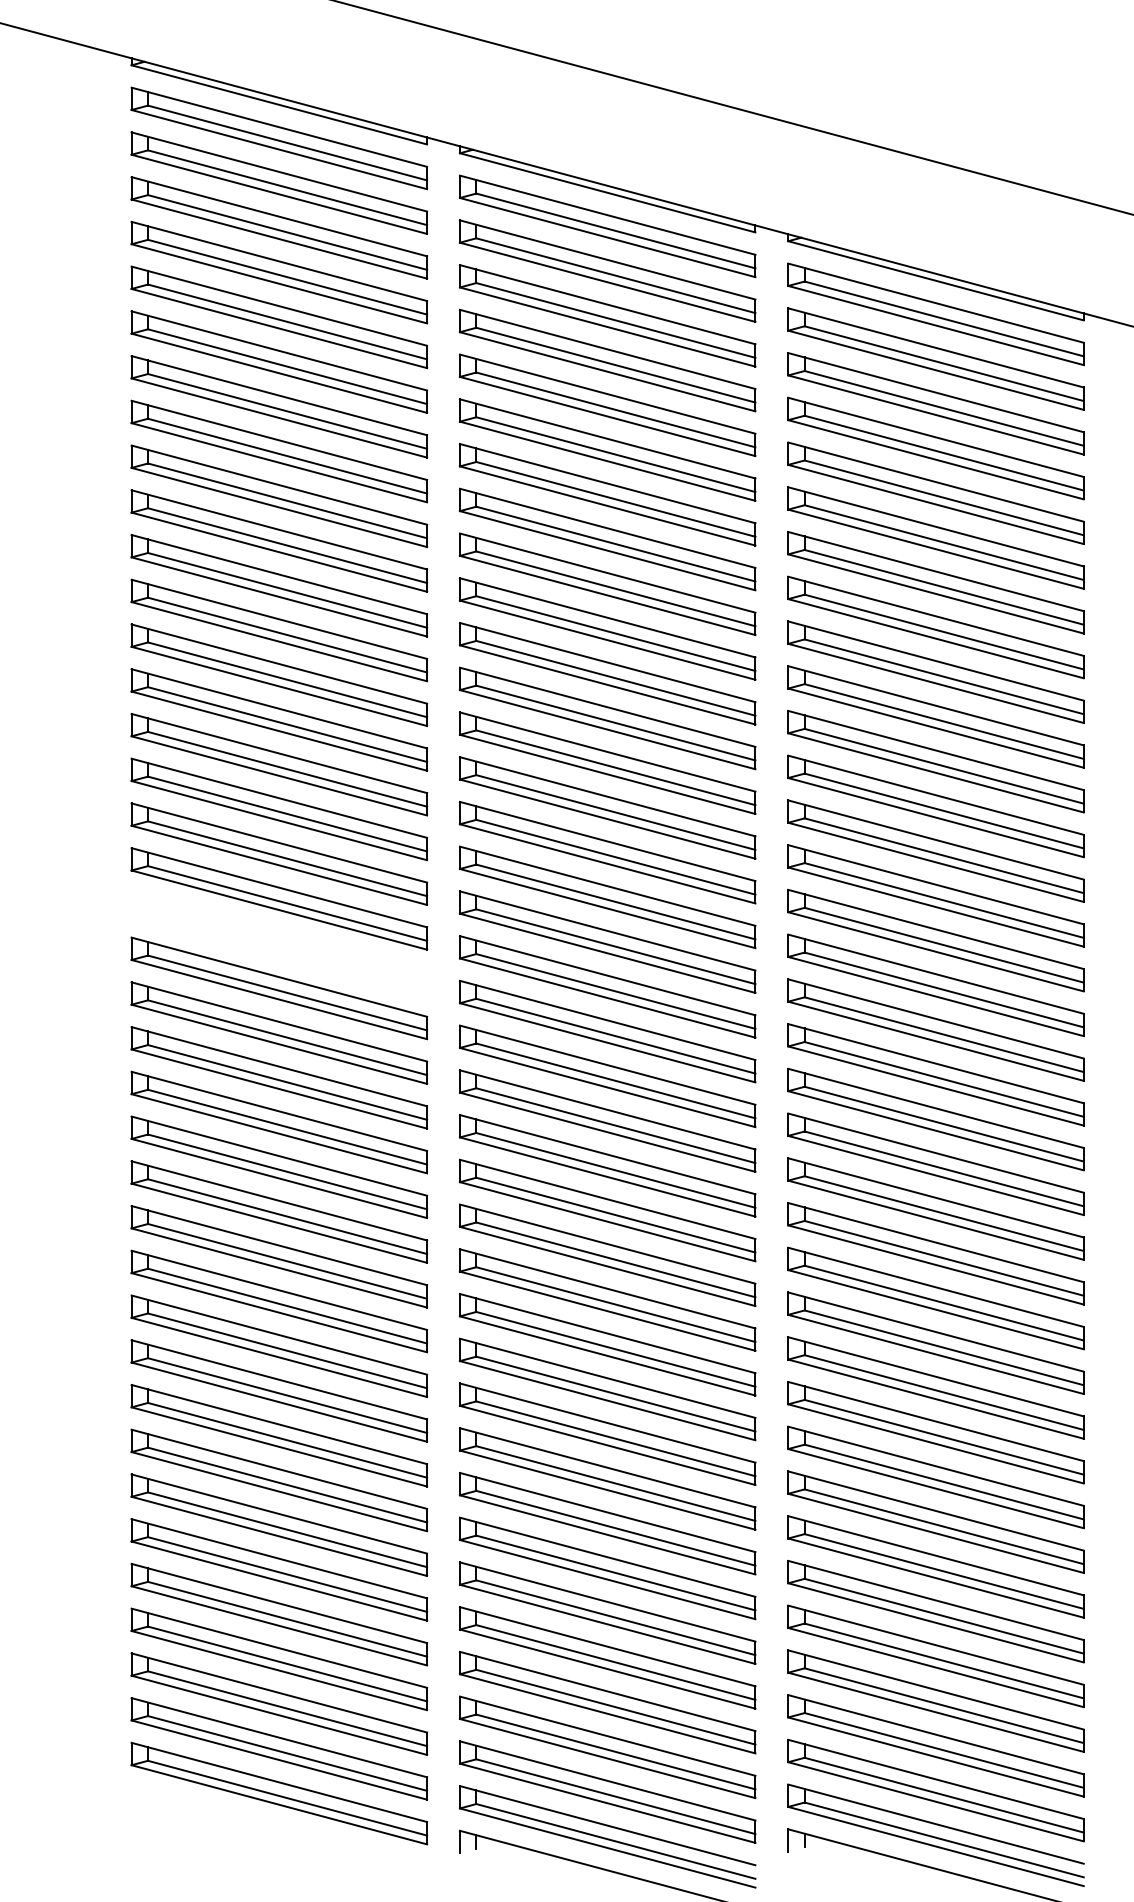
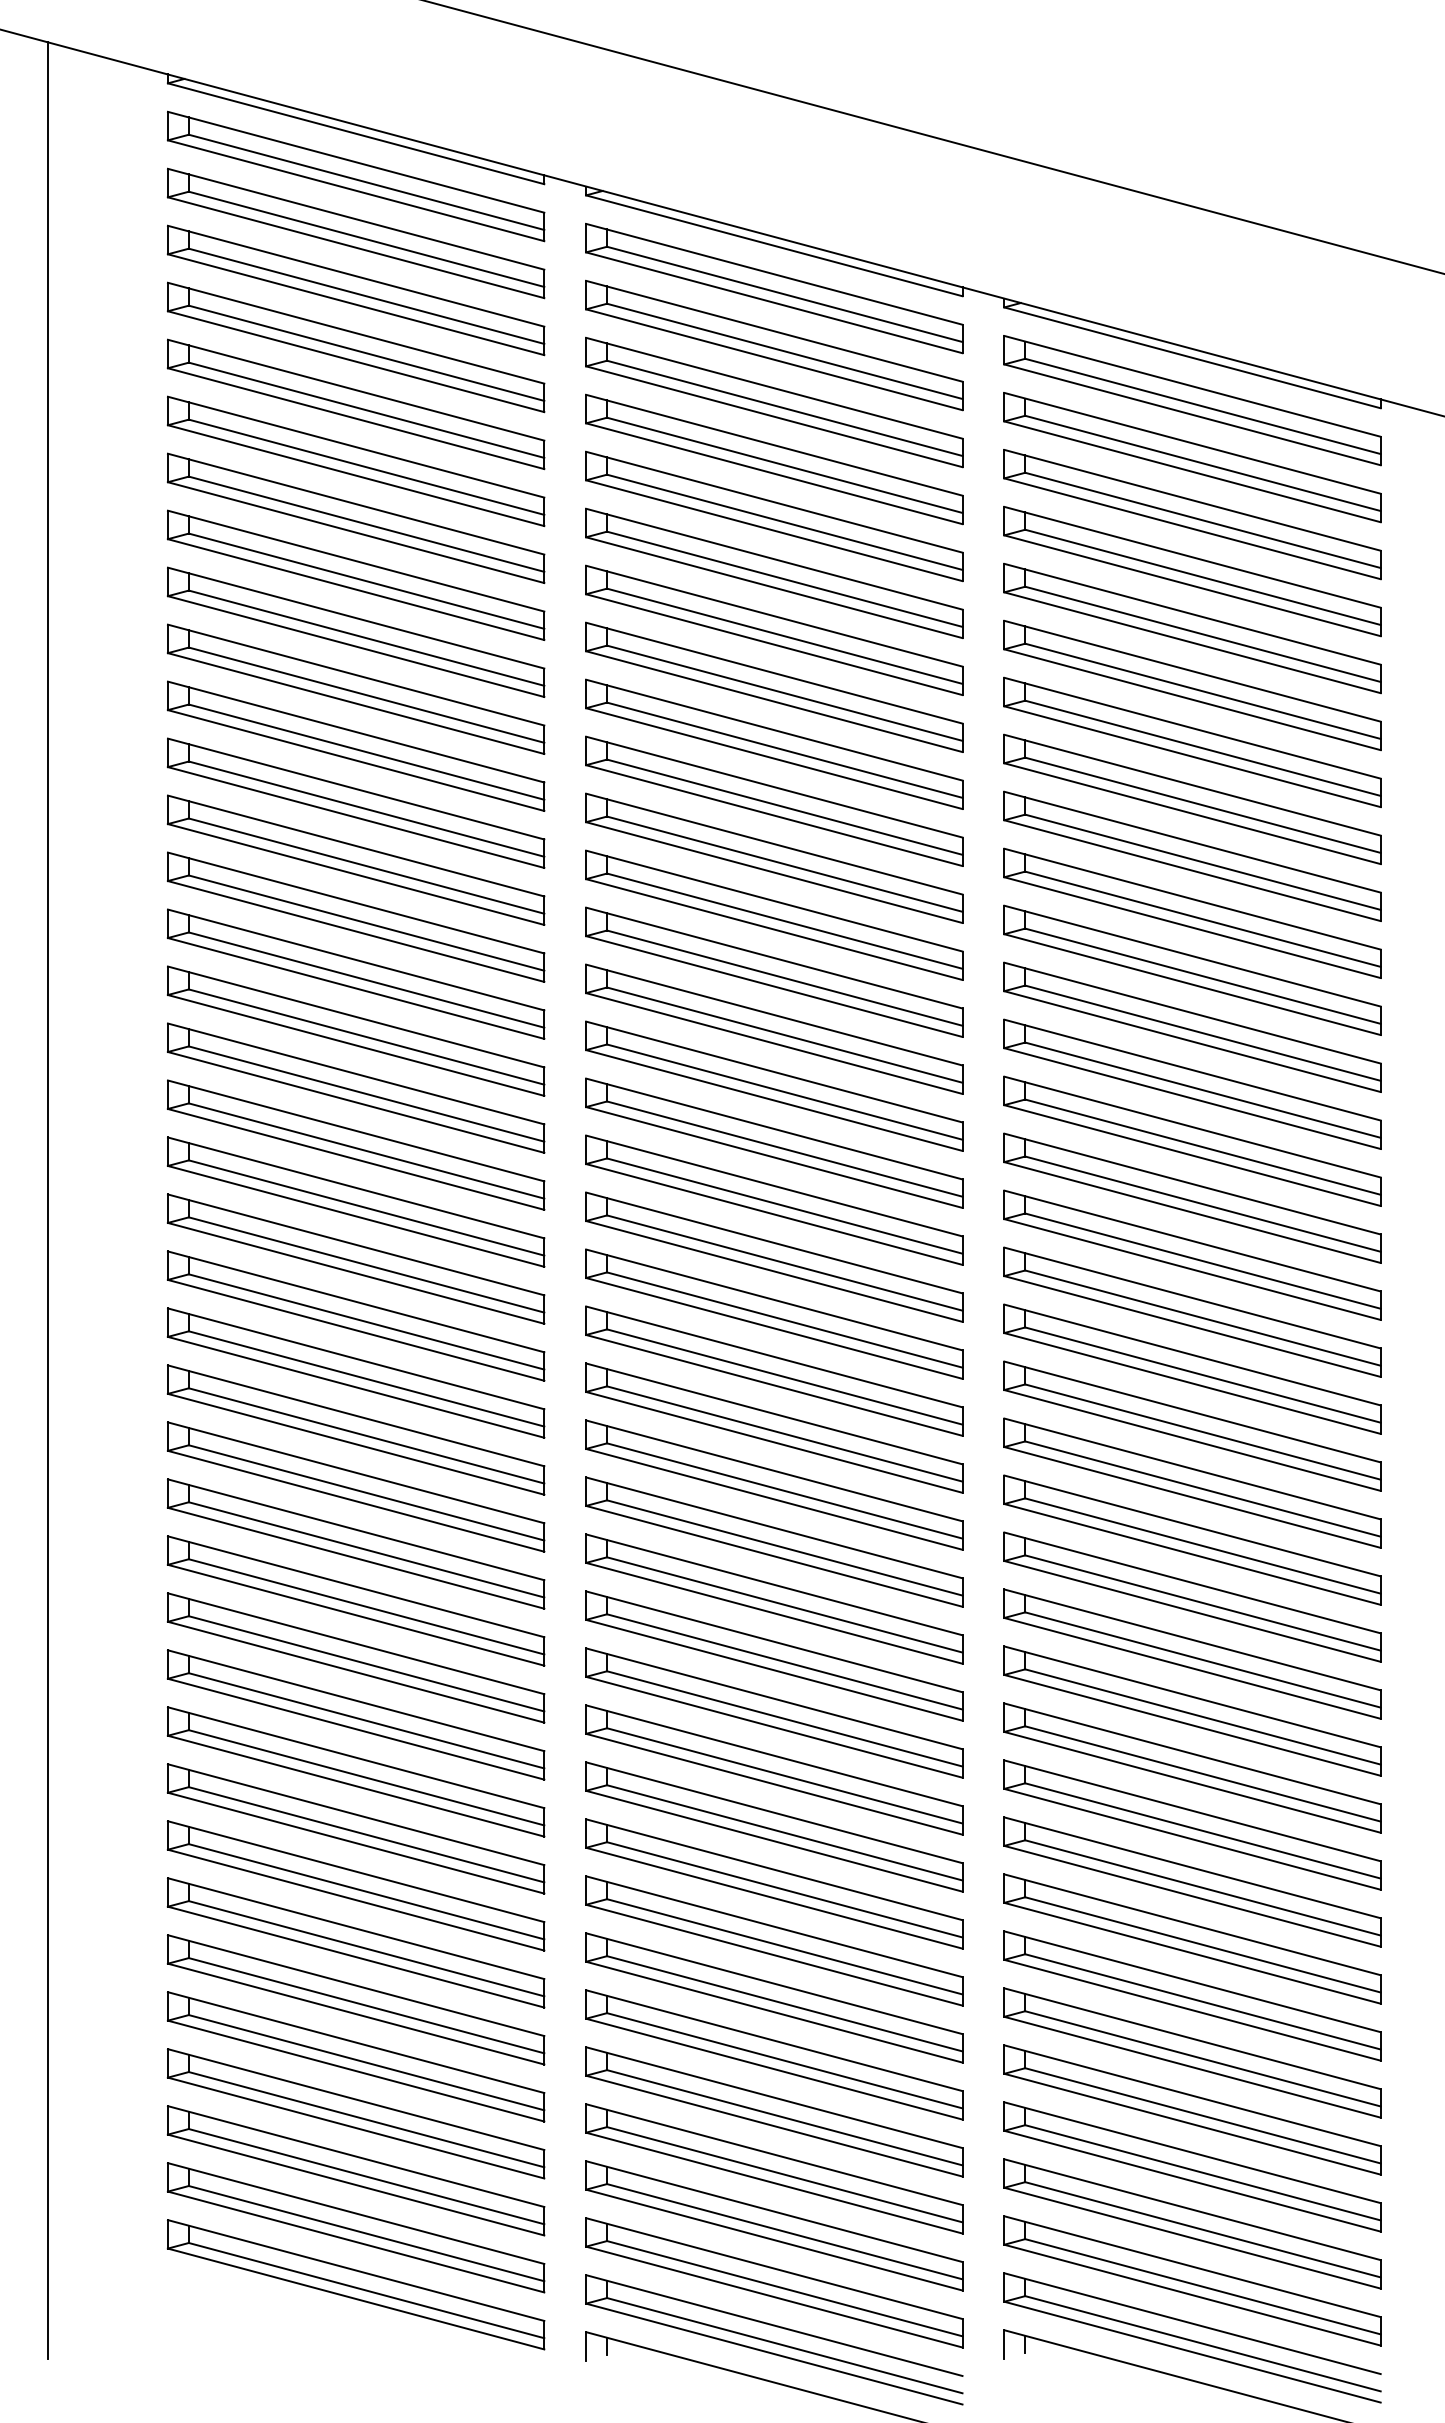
line: (37, 942) -> (47, 1200), added
part: (279, 943) -> (356, 1201), added

